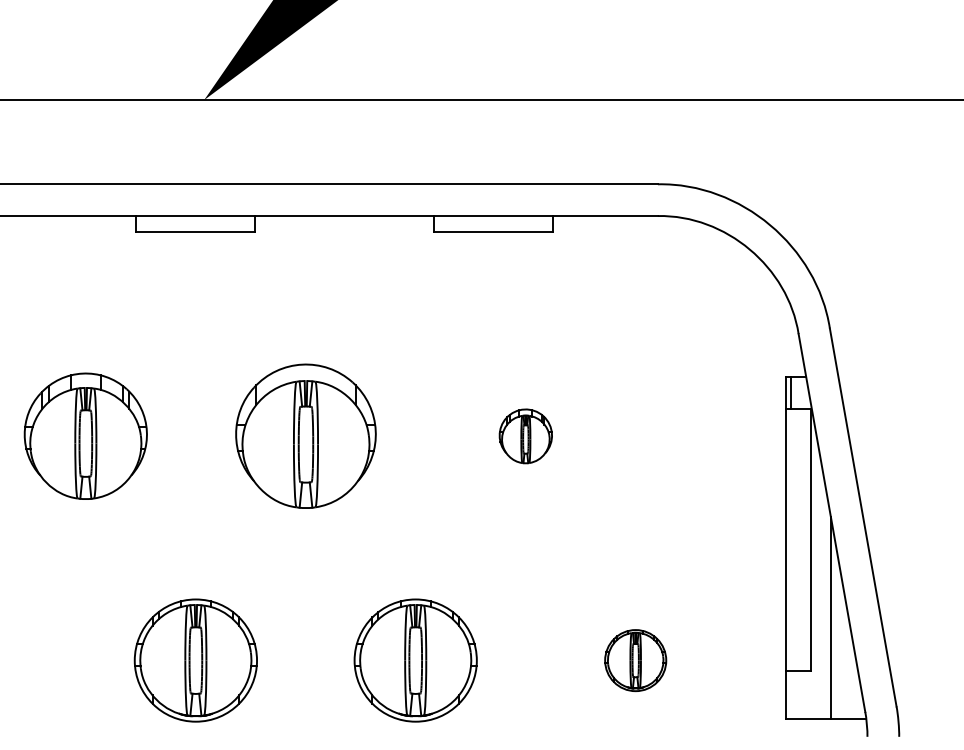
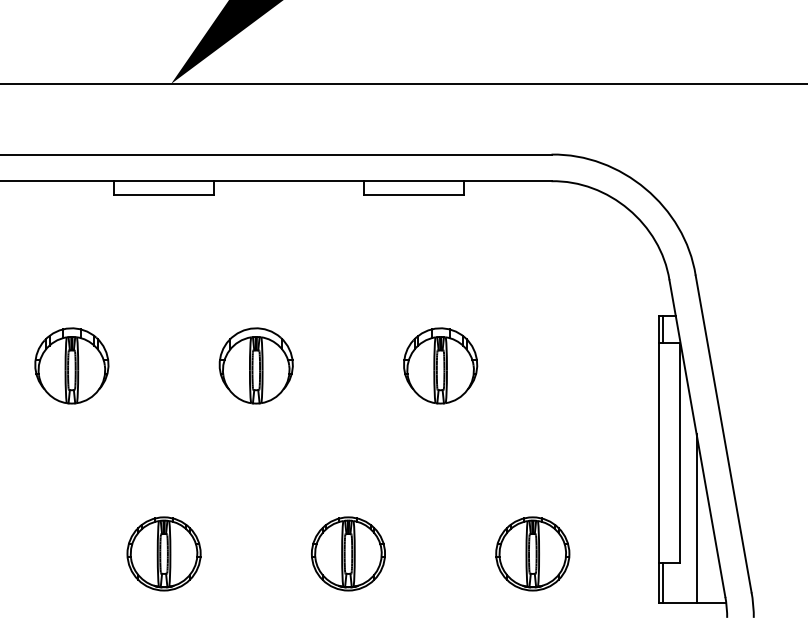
part: (85, 435) -> (71, 365), size x0.71
part: (304, 435) -> (255, 365), size x0.62
part: (525, 435) -> (440, 365), size x1.67
part: (195, 660) -> (163, 553), size x0.71
part: (415, 660) -> (348, 553), size x0.71
part: (635, 660) -> (532, 553), size x1.43
line: (791, 694) -> (663, 582), added

